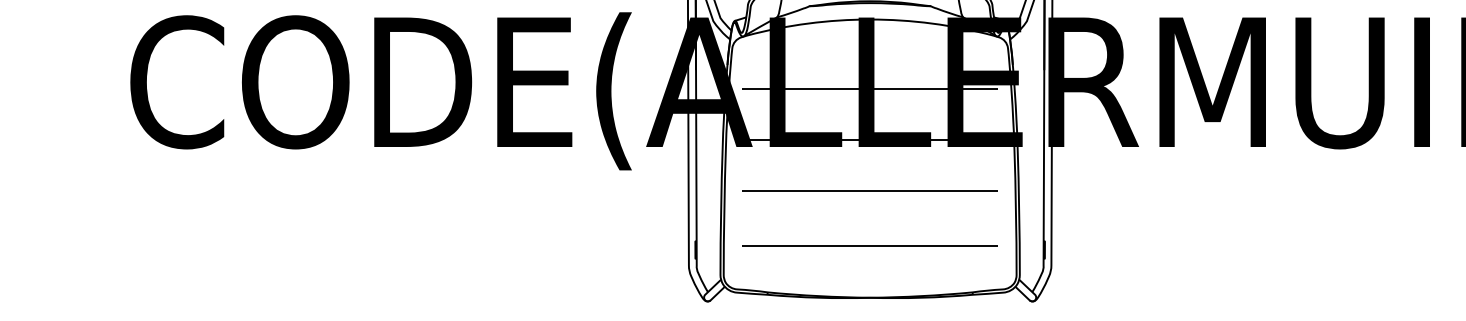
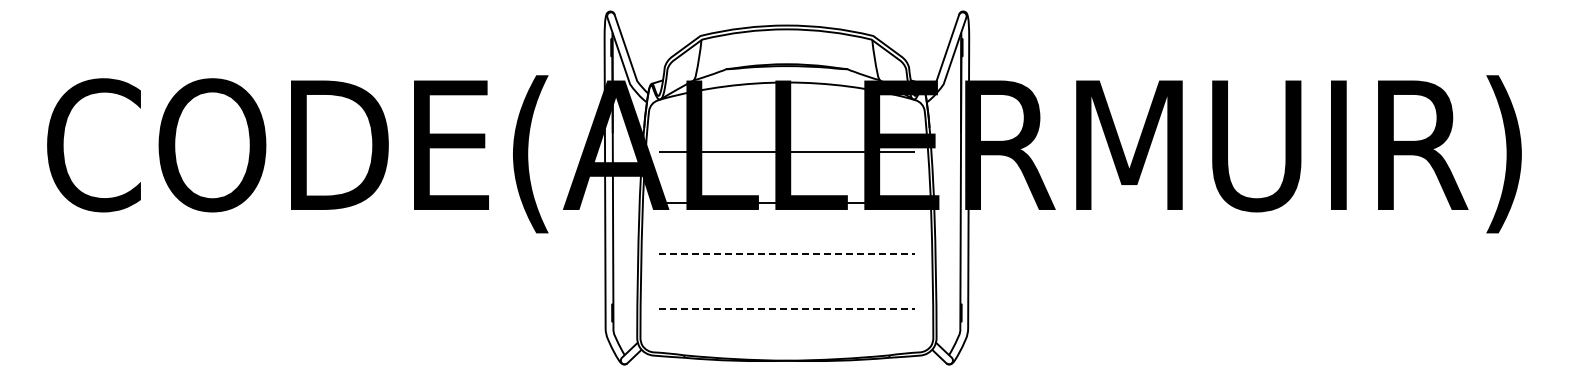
line: (870, 191) -> (787, 254), solid -> dashed
line: (870, 245) -> (787, 308), solid -> dashed

